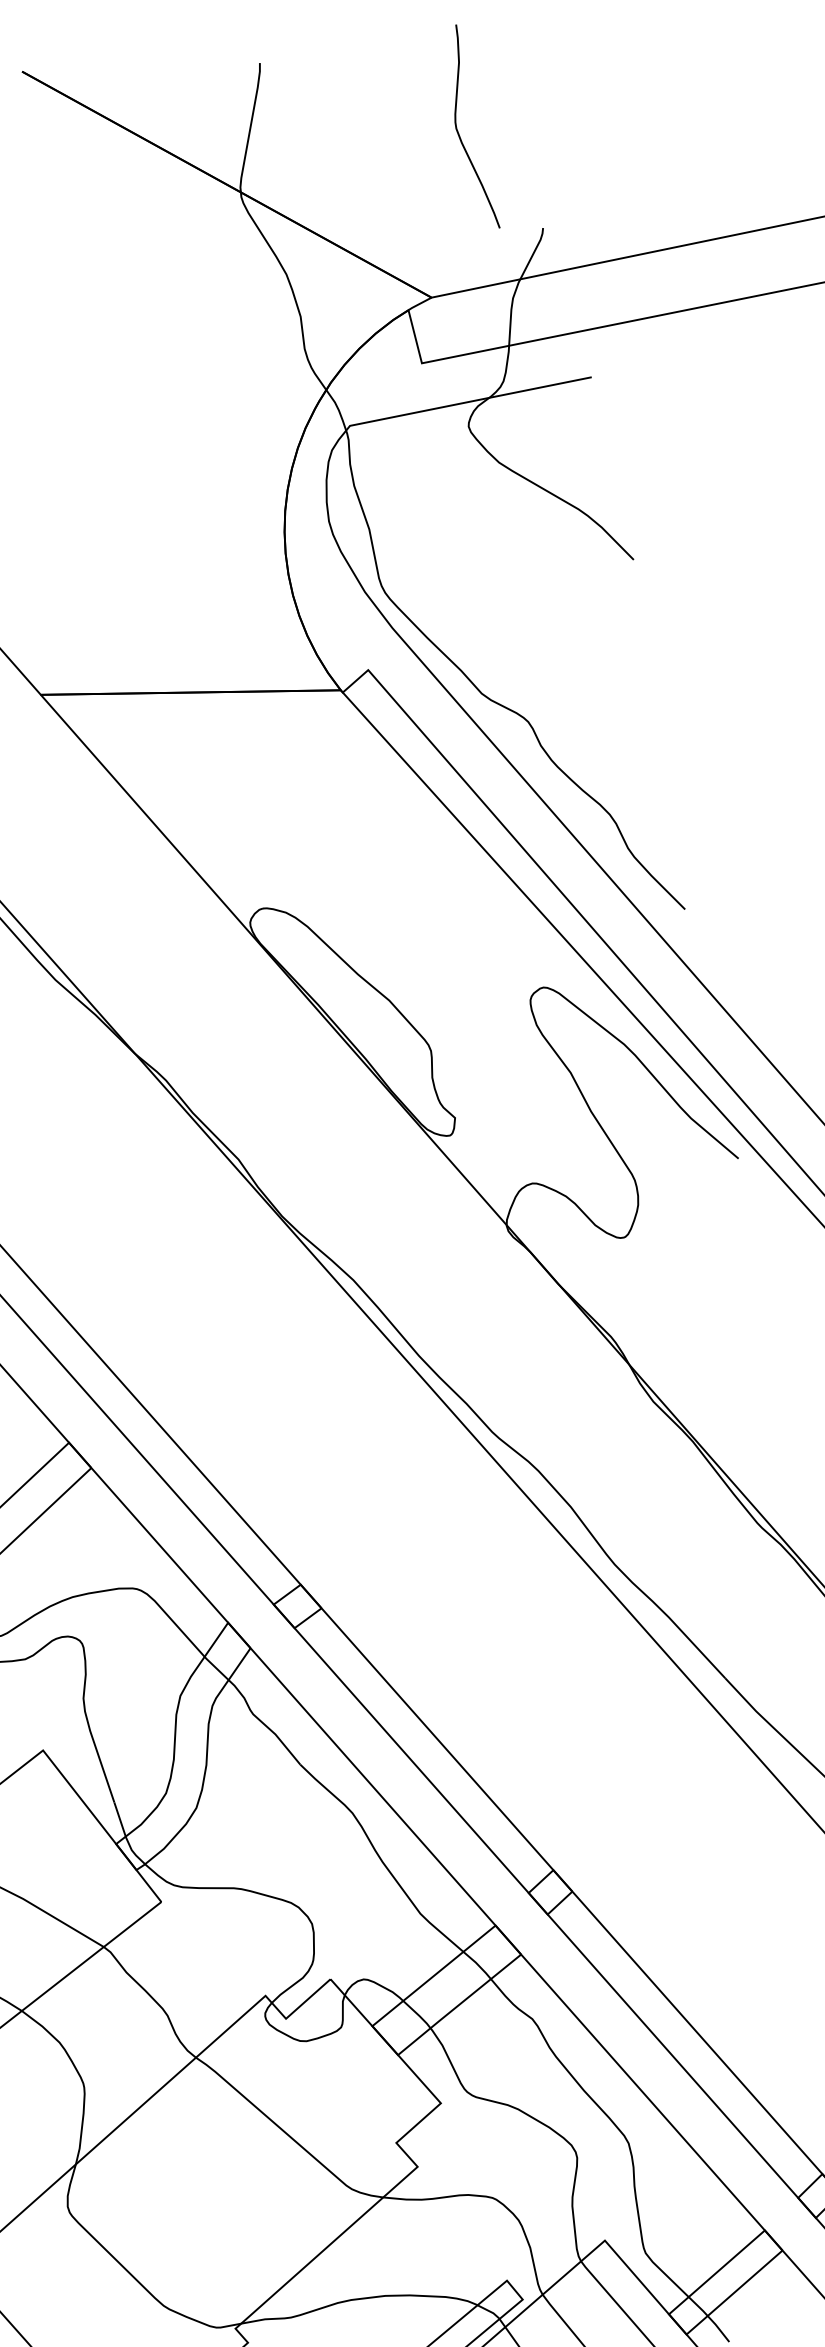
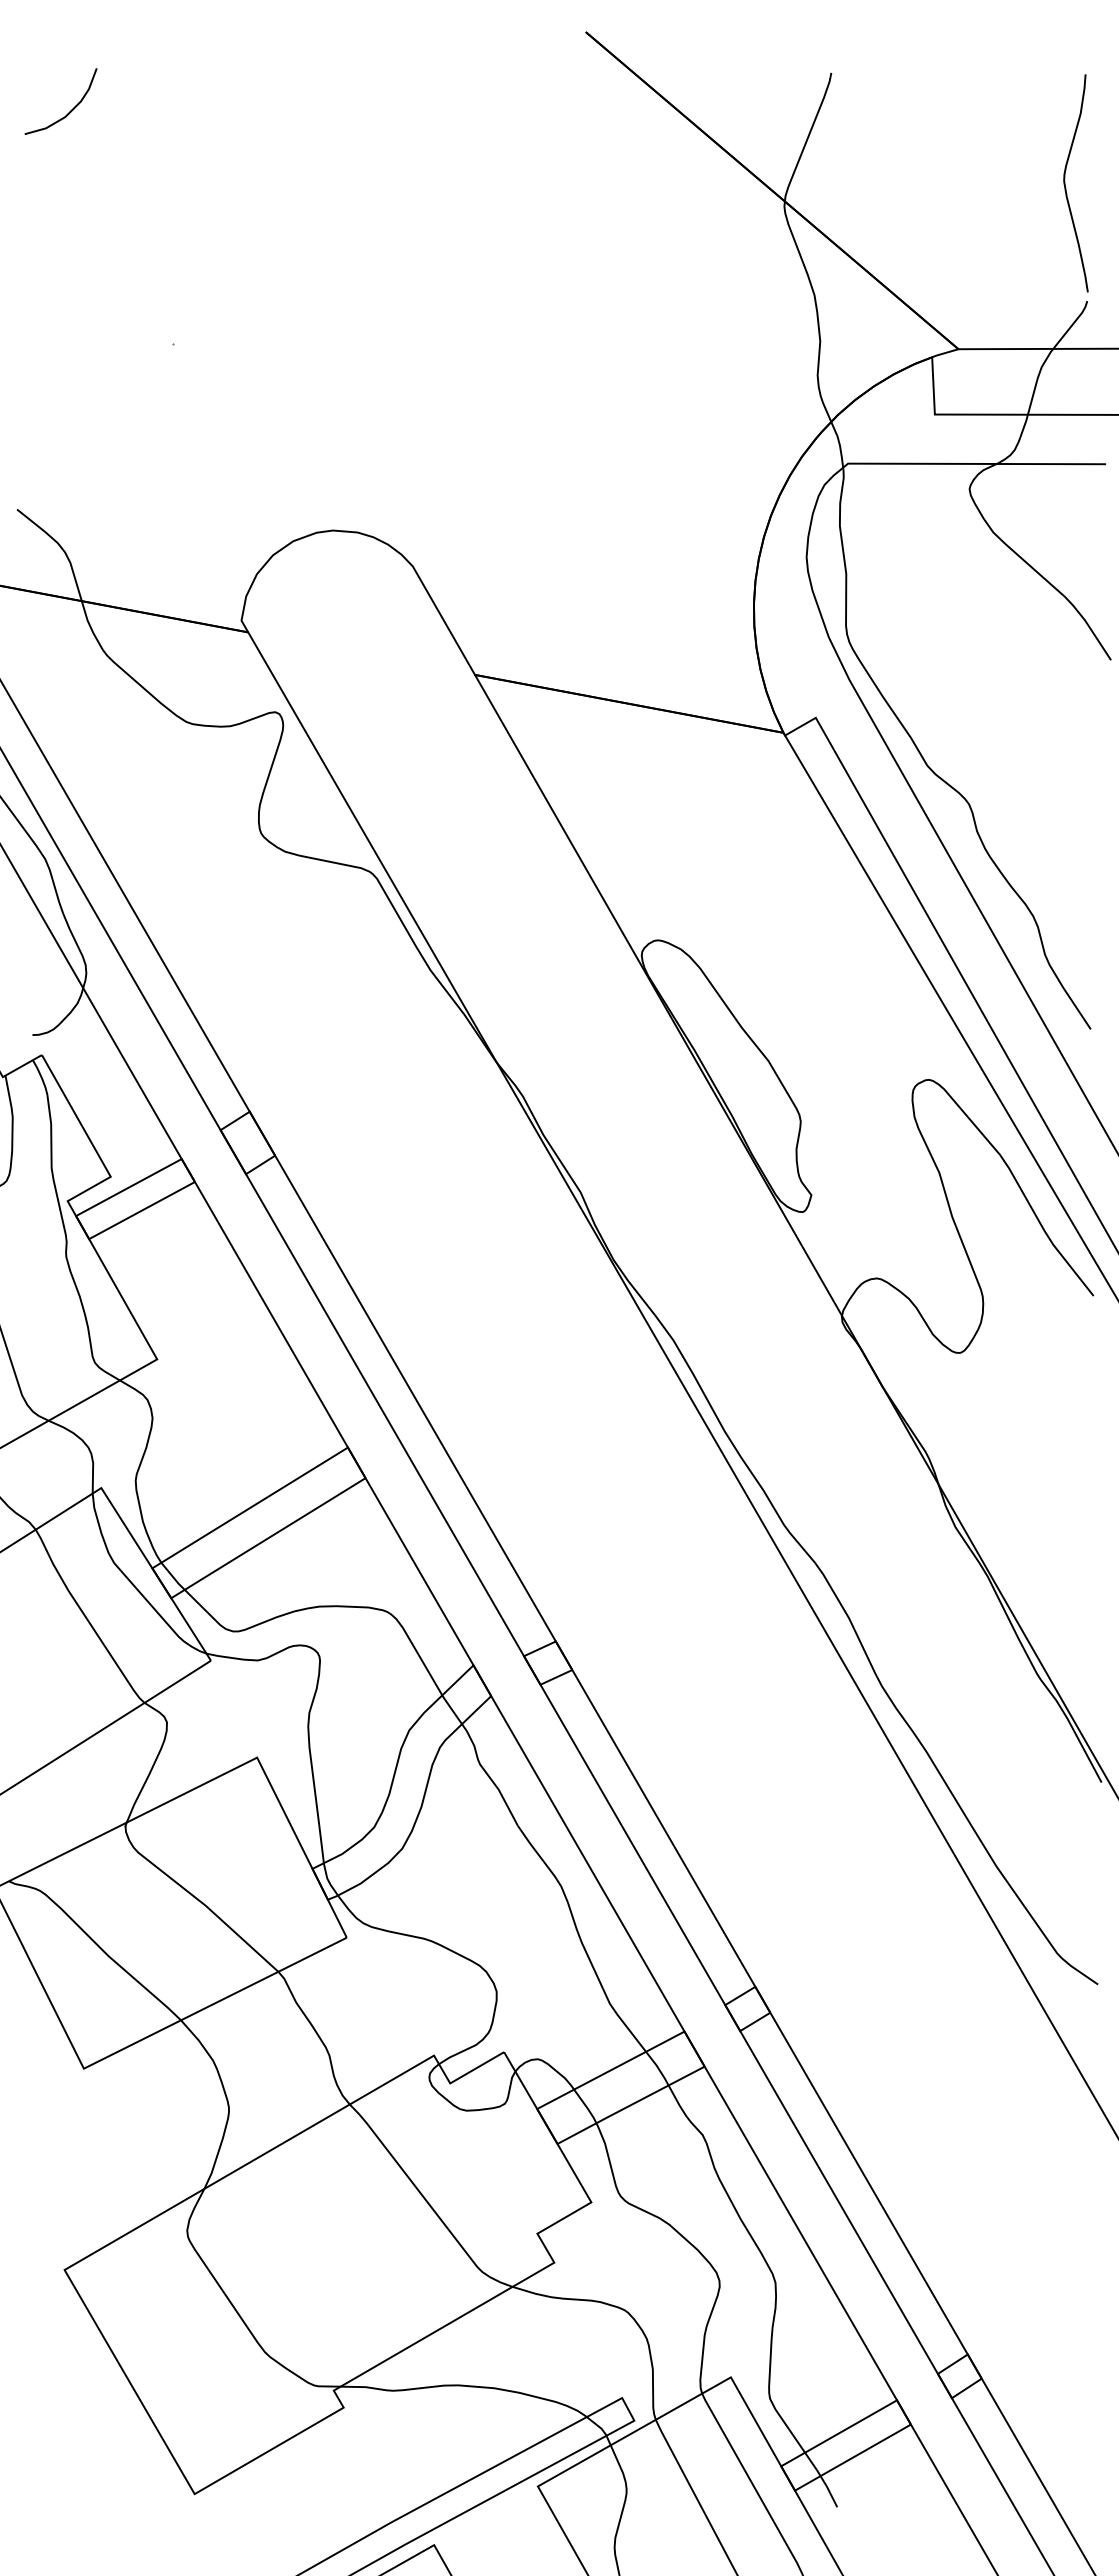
curve: (459, 134) -> (1066, 187), moved

